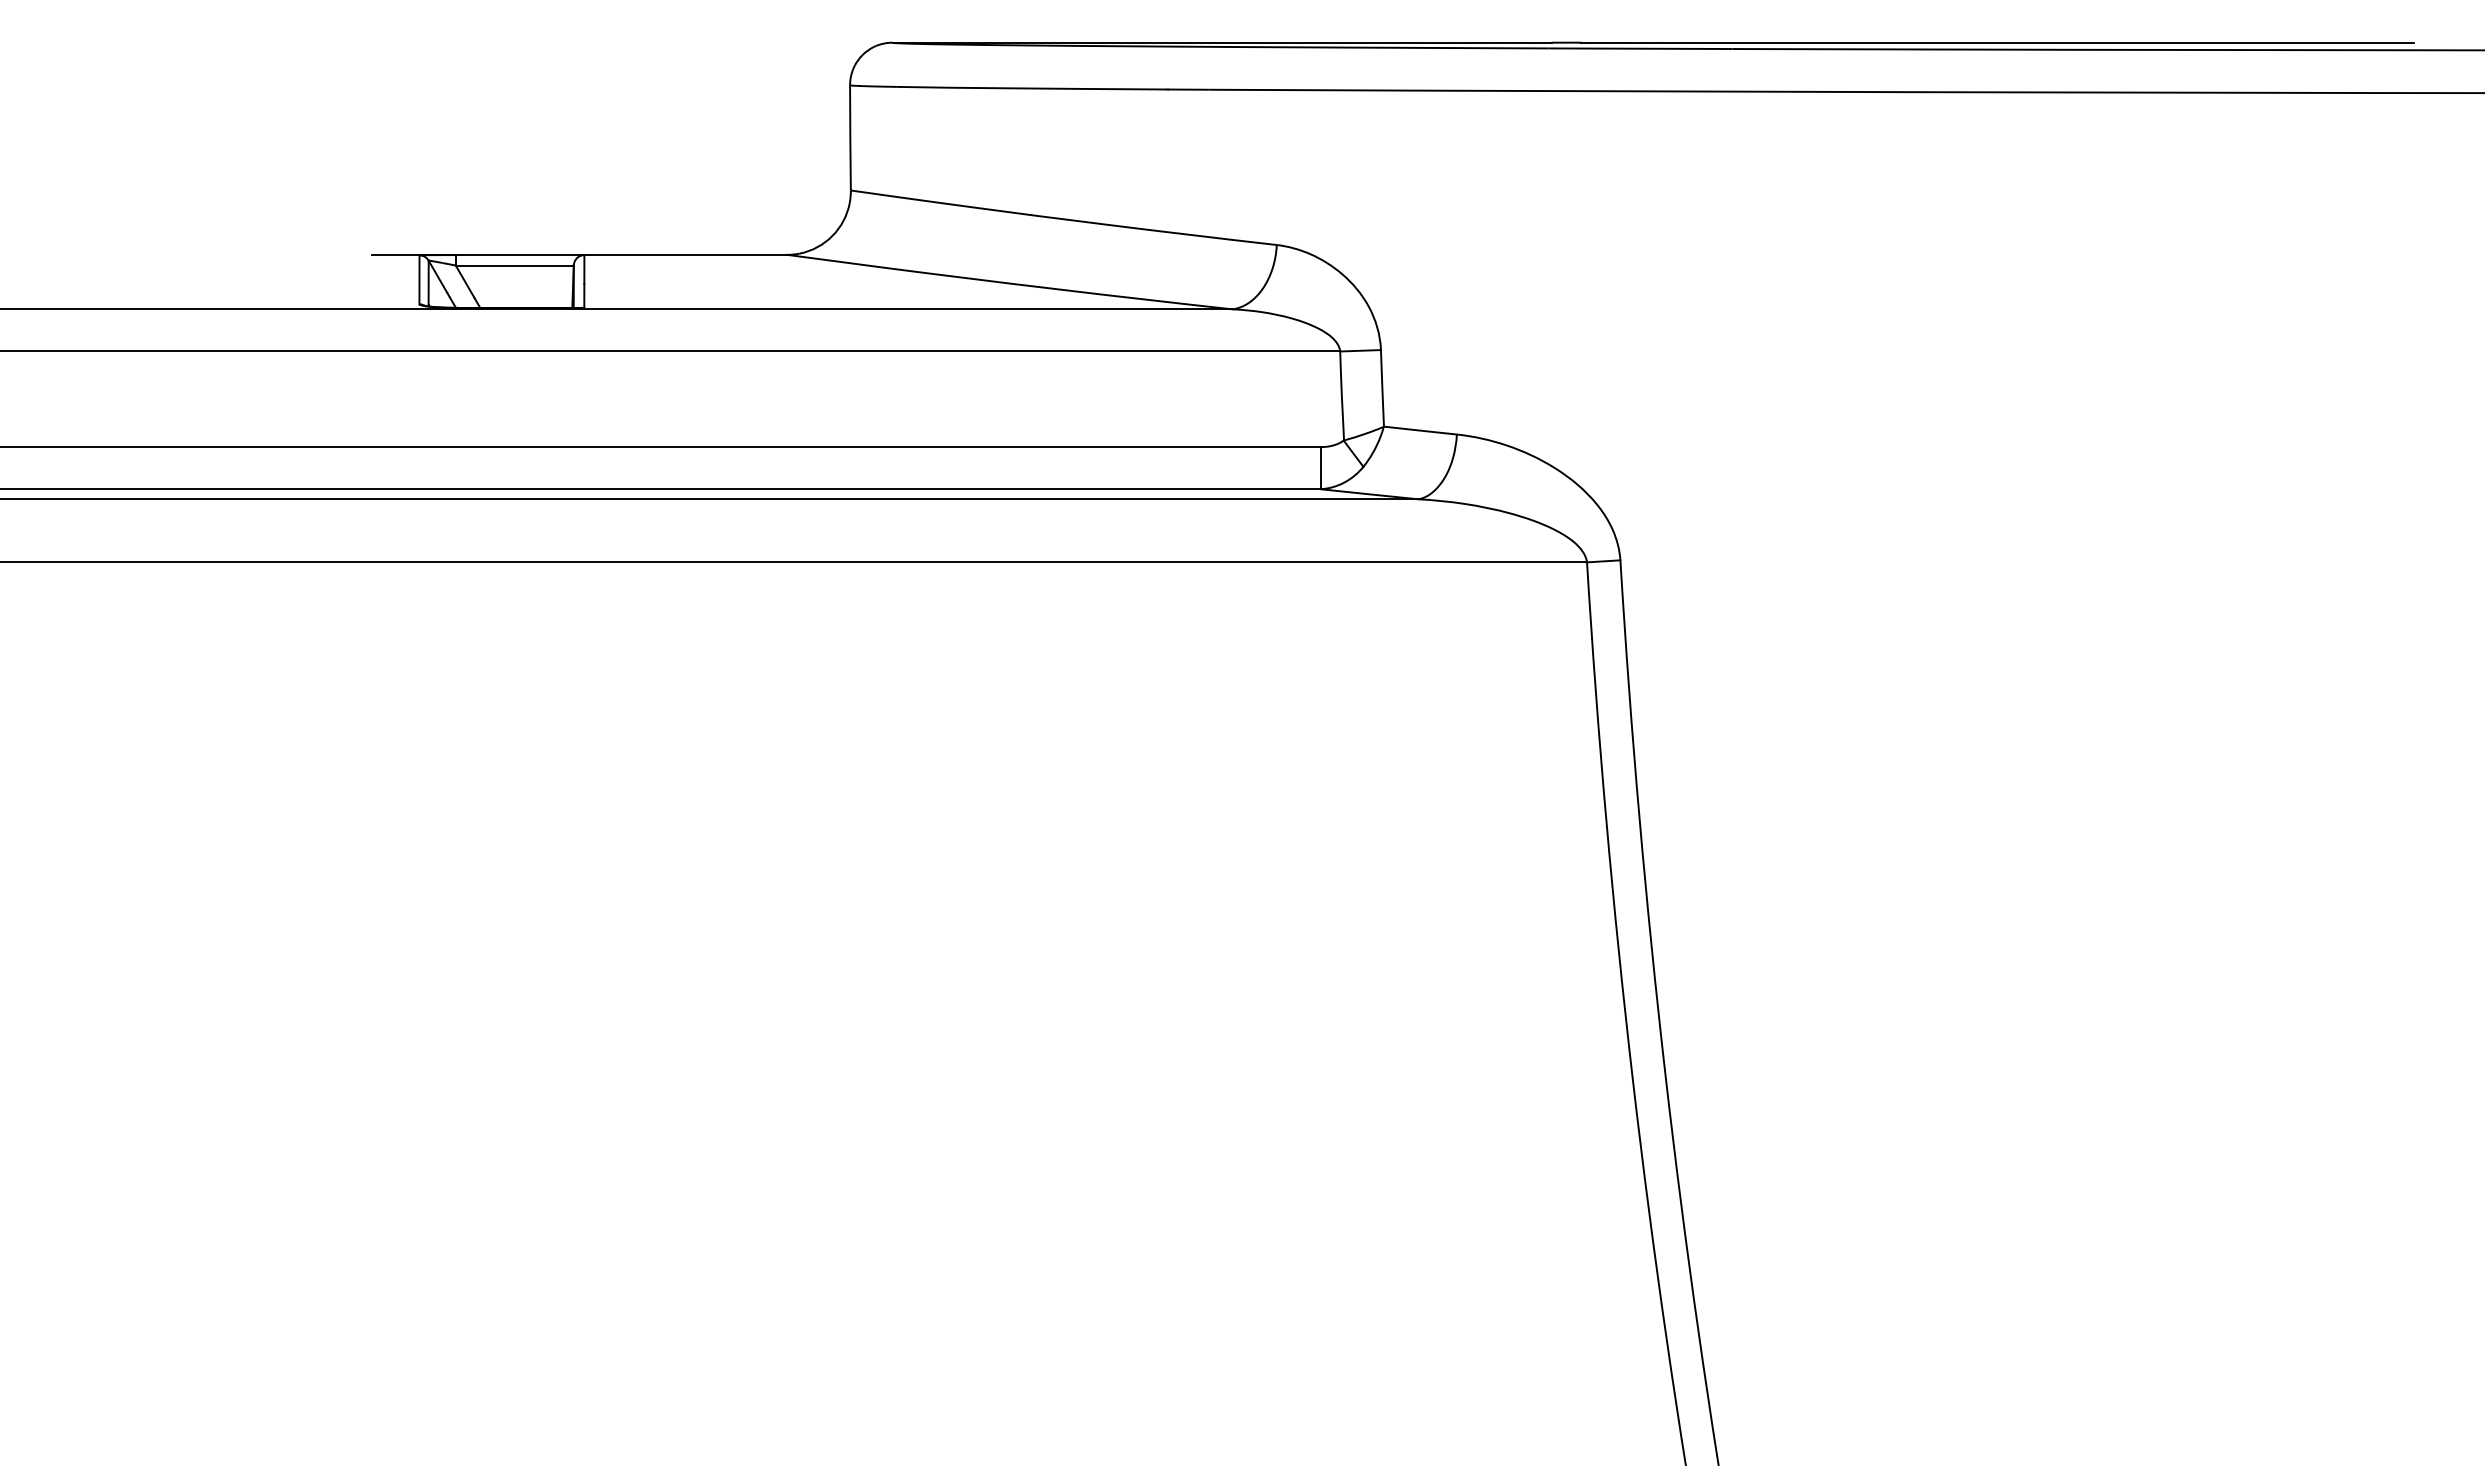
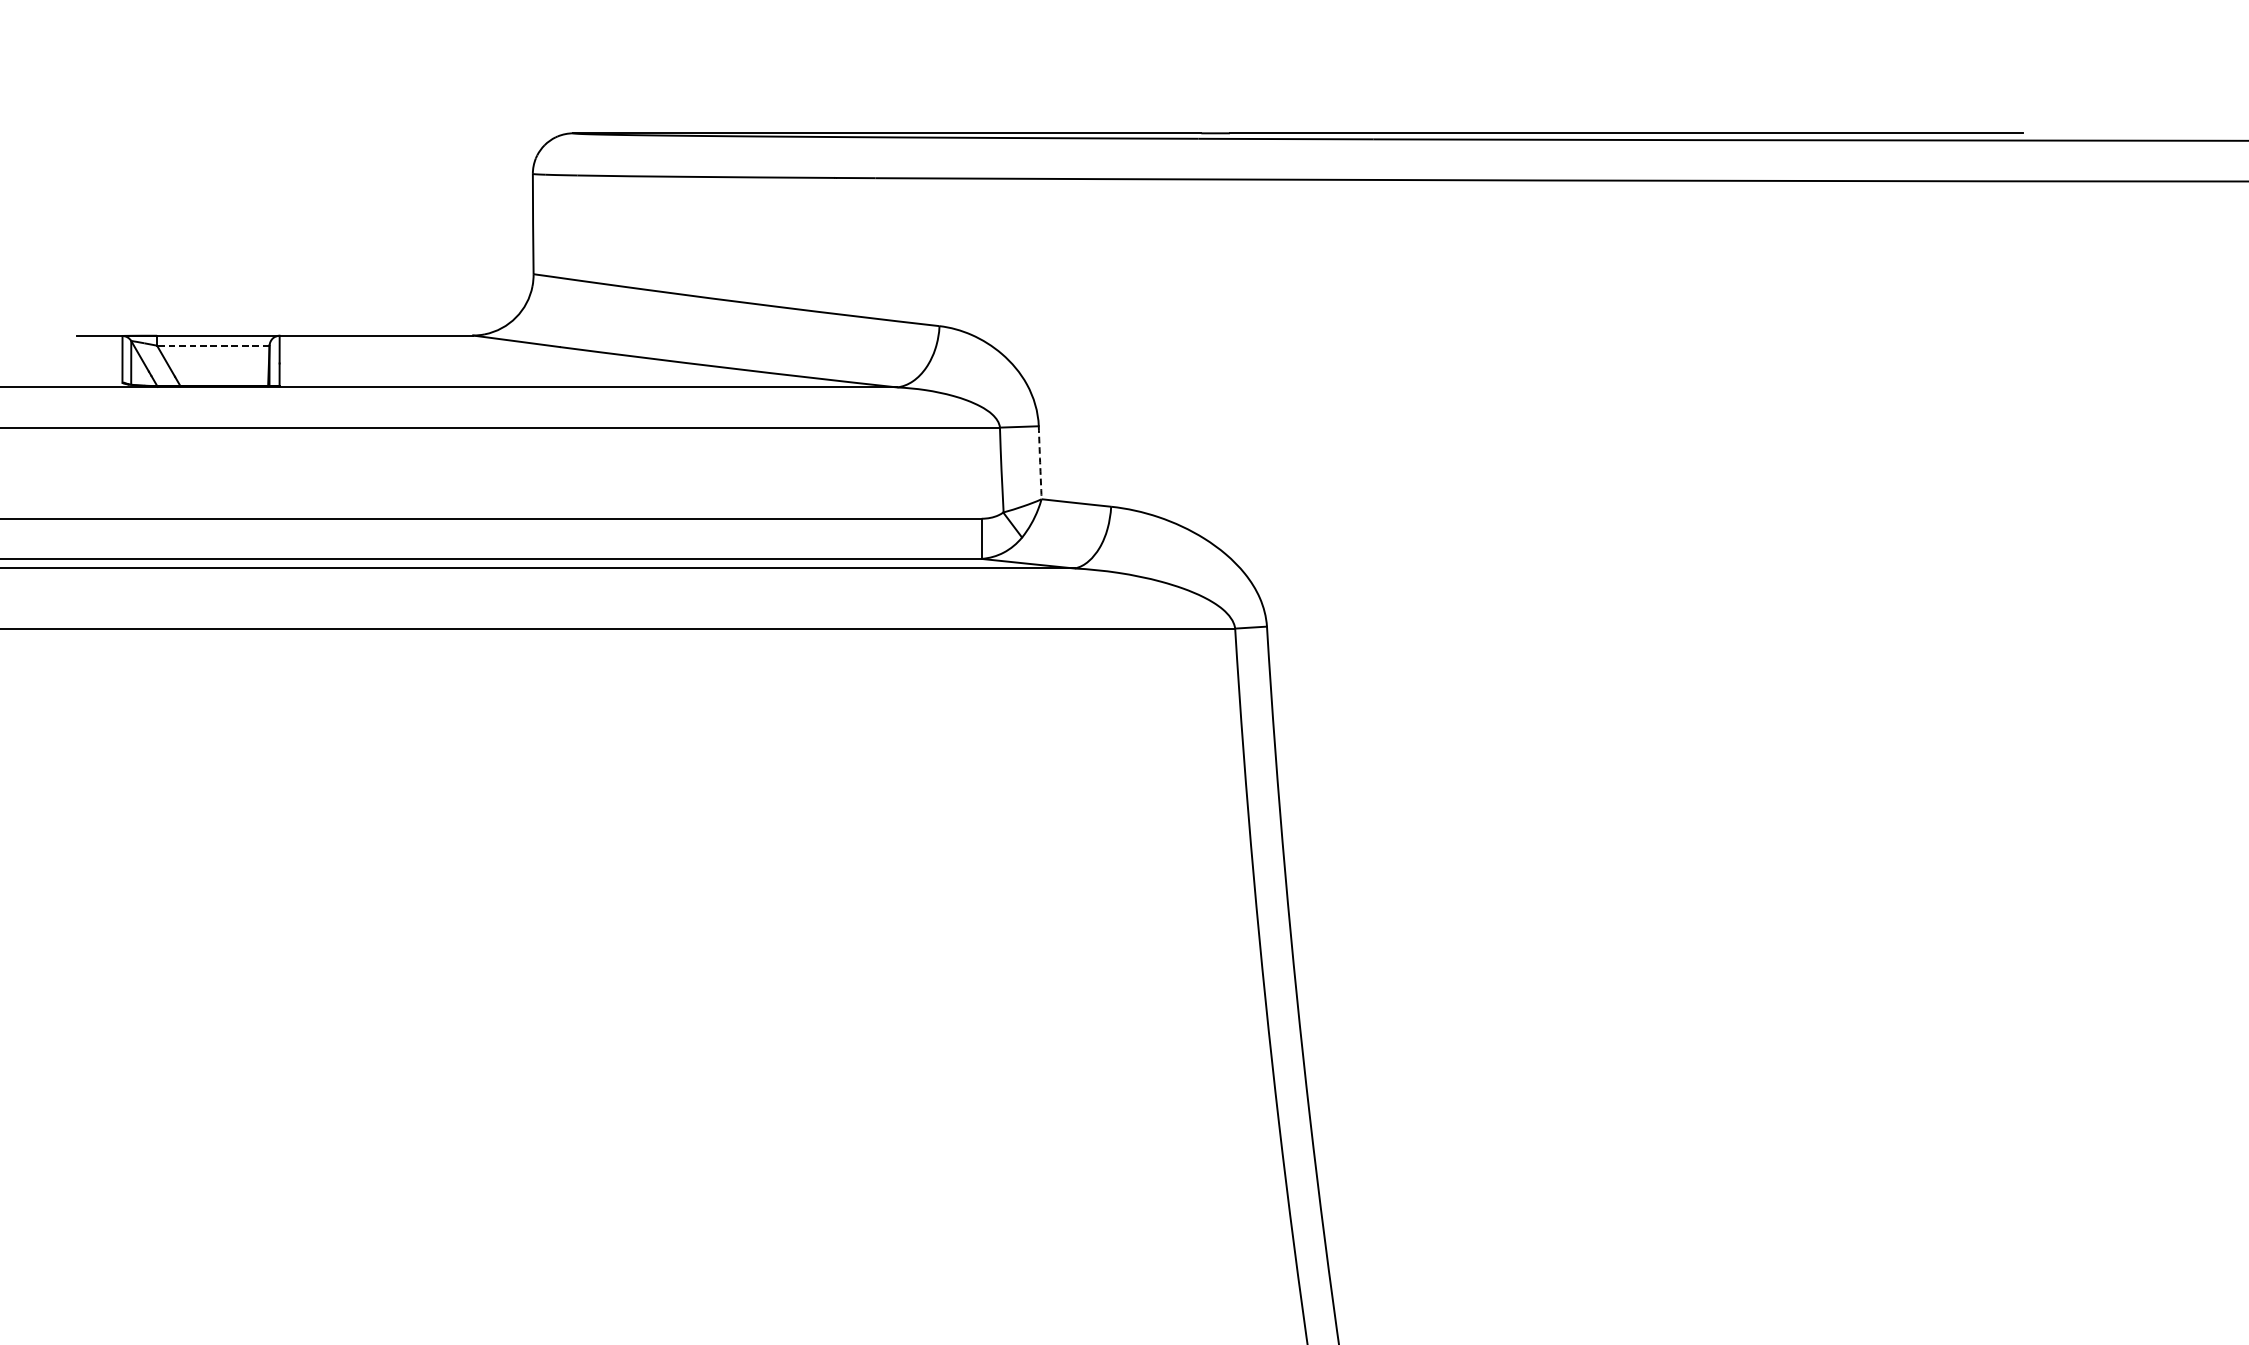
line: (514, 265) -> (213, 345), solid -> dashed
arc: (1382, 388) -> (1040, 462), solid -> dashed

